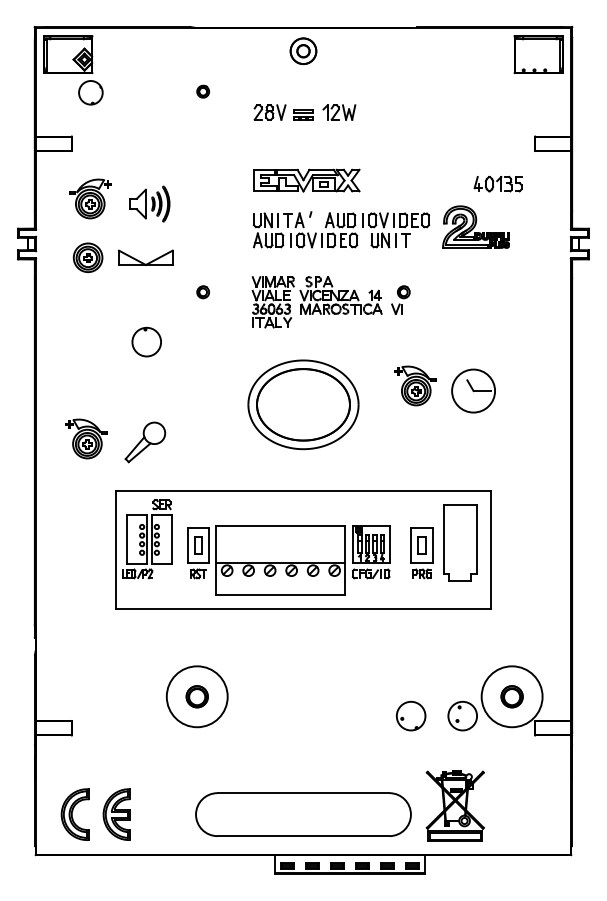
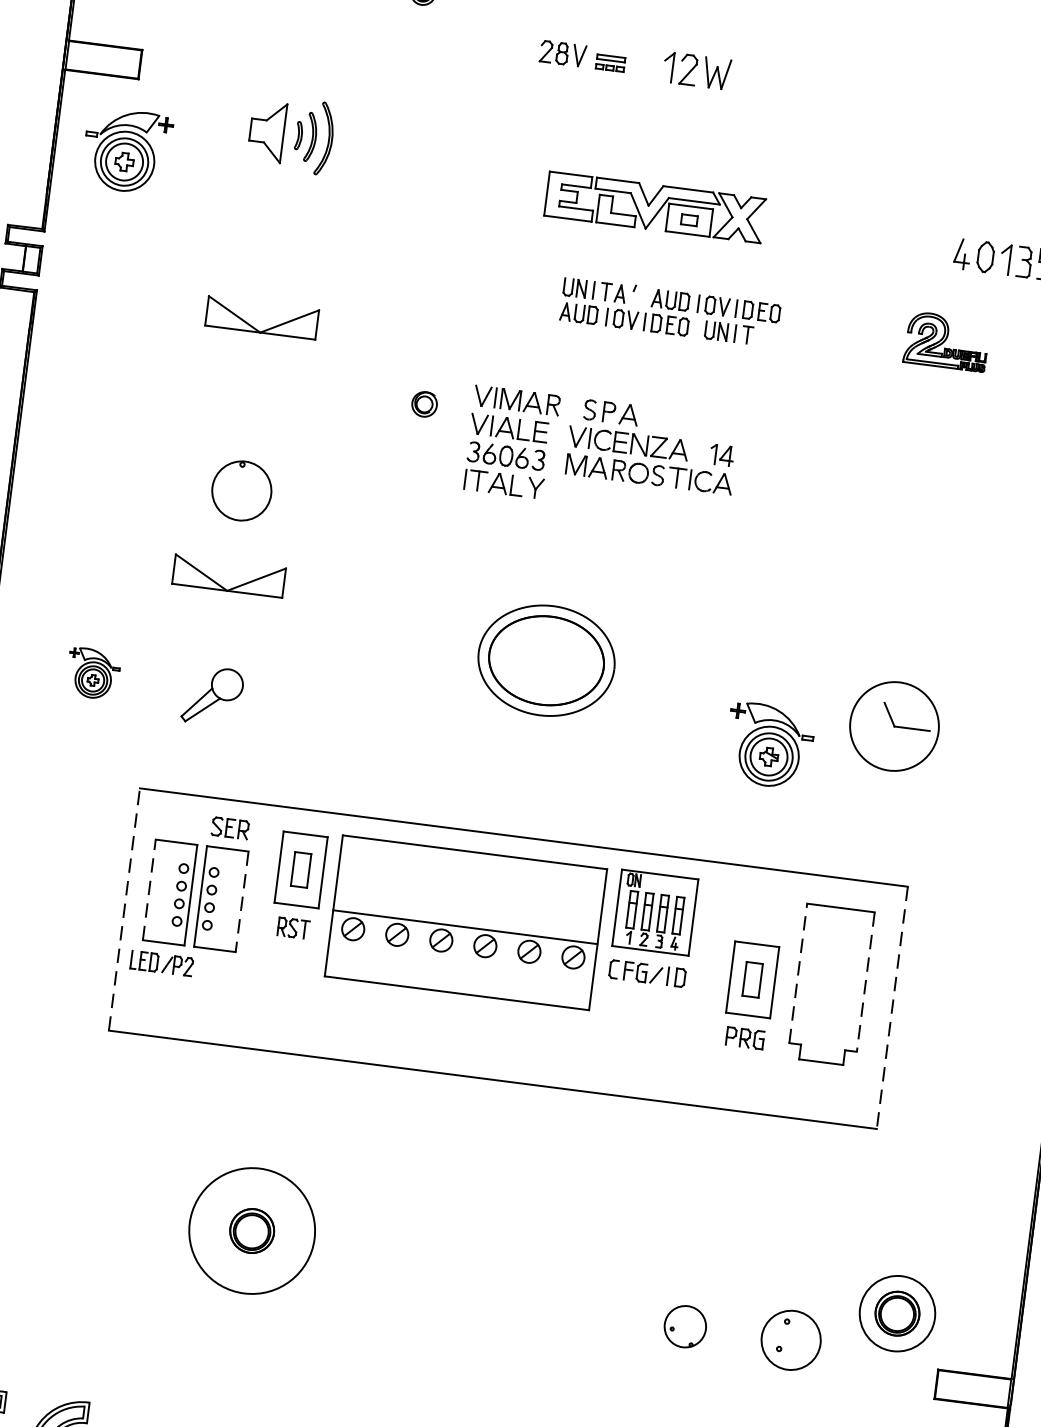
part: (283, 112) -> (582, 56), size x0.7
part: (306, 180) -> (654, 207), moved
part: (90, 198) -> (126, 149), moved
part: (149, 203) -> (291, 133), moved
part: (475, 226) -> (945, 340), size x0.6
part: (341, 229) -> (670, 311), size x0.6
part: (87, 257) -> (142, 301), removed
part: (202, 292) -> (423, 404), moved
part: (400, 299) -> (773, 470), removed
part: (145, 383) -> (228, 575), added
part: (415, 385) -> (769, 744), moved
part: (473, 390) -> (894, 725), moved
part: (303, 404) -> (546, 659), size x0.6
part: (86, 438) -> (93, 672), size x0.6
part: (145, 442) -> (212, 696), size x0.7
line: (126, 539) -> (148, 890), solid -> dashed
line: (172, 539) -> (242, 902), solid -> dashed
line: (443, 539) -> (798, 973), solid -> dashed
line: (476, 540) -> (865, 984), solid -> dashed
line: (116, 549) -> (125, 907), solid -> dashed
line: (490, 550) -> (891, 1008), solid -> dashed
part: (288, 560) -> (481, 924), moved
circle: (511, 696) -> (896, 1312), size x0.6
part: (410, 715) -> (684, 1325), size x0.7

